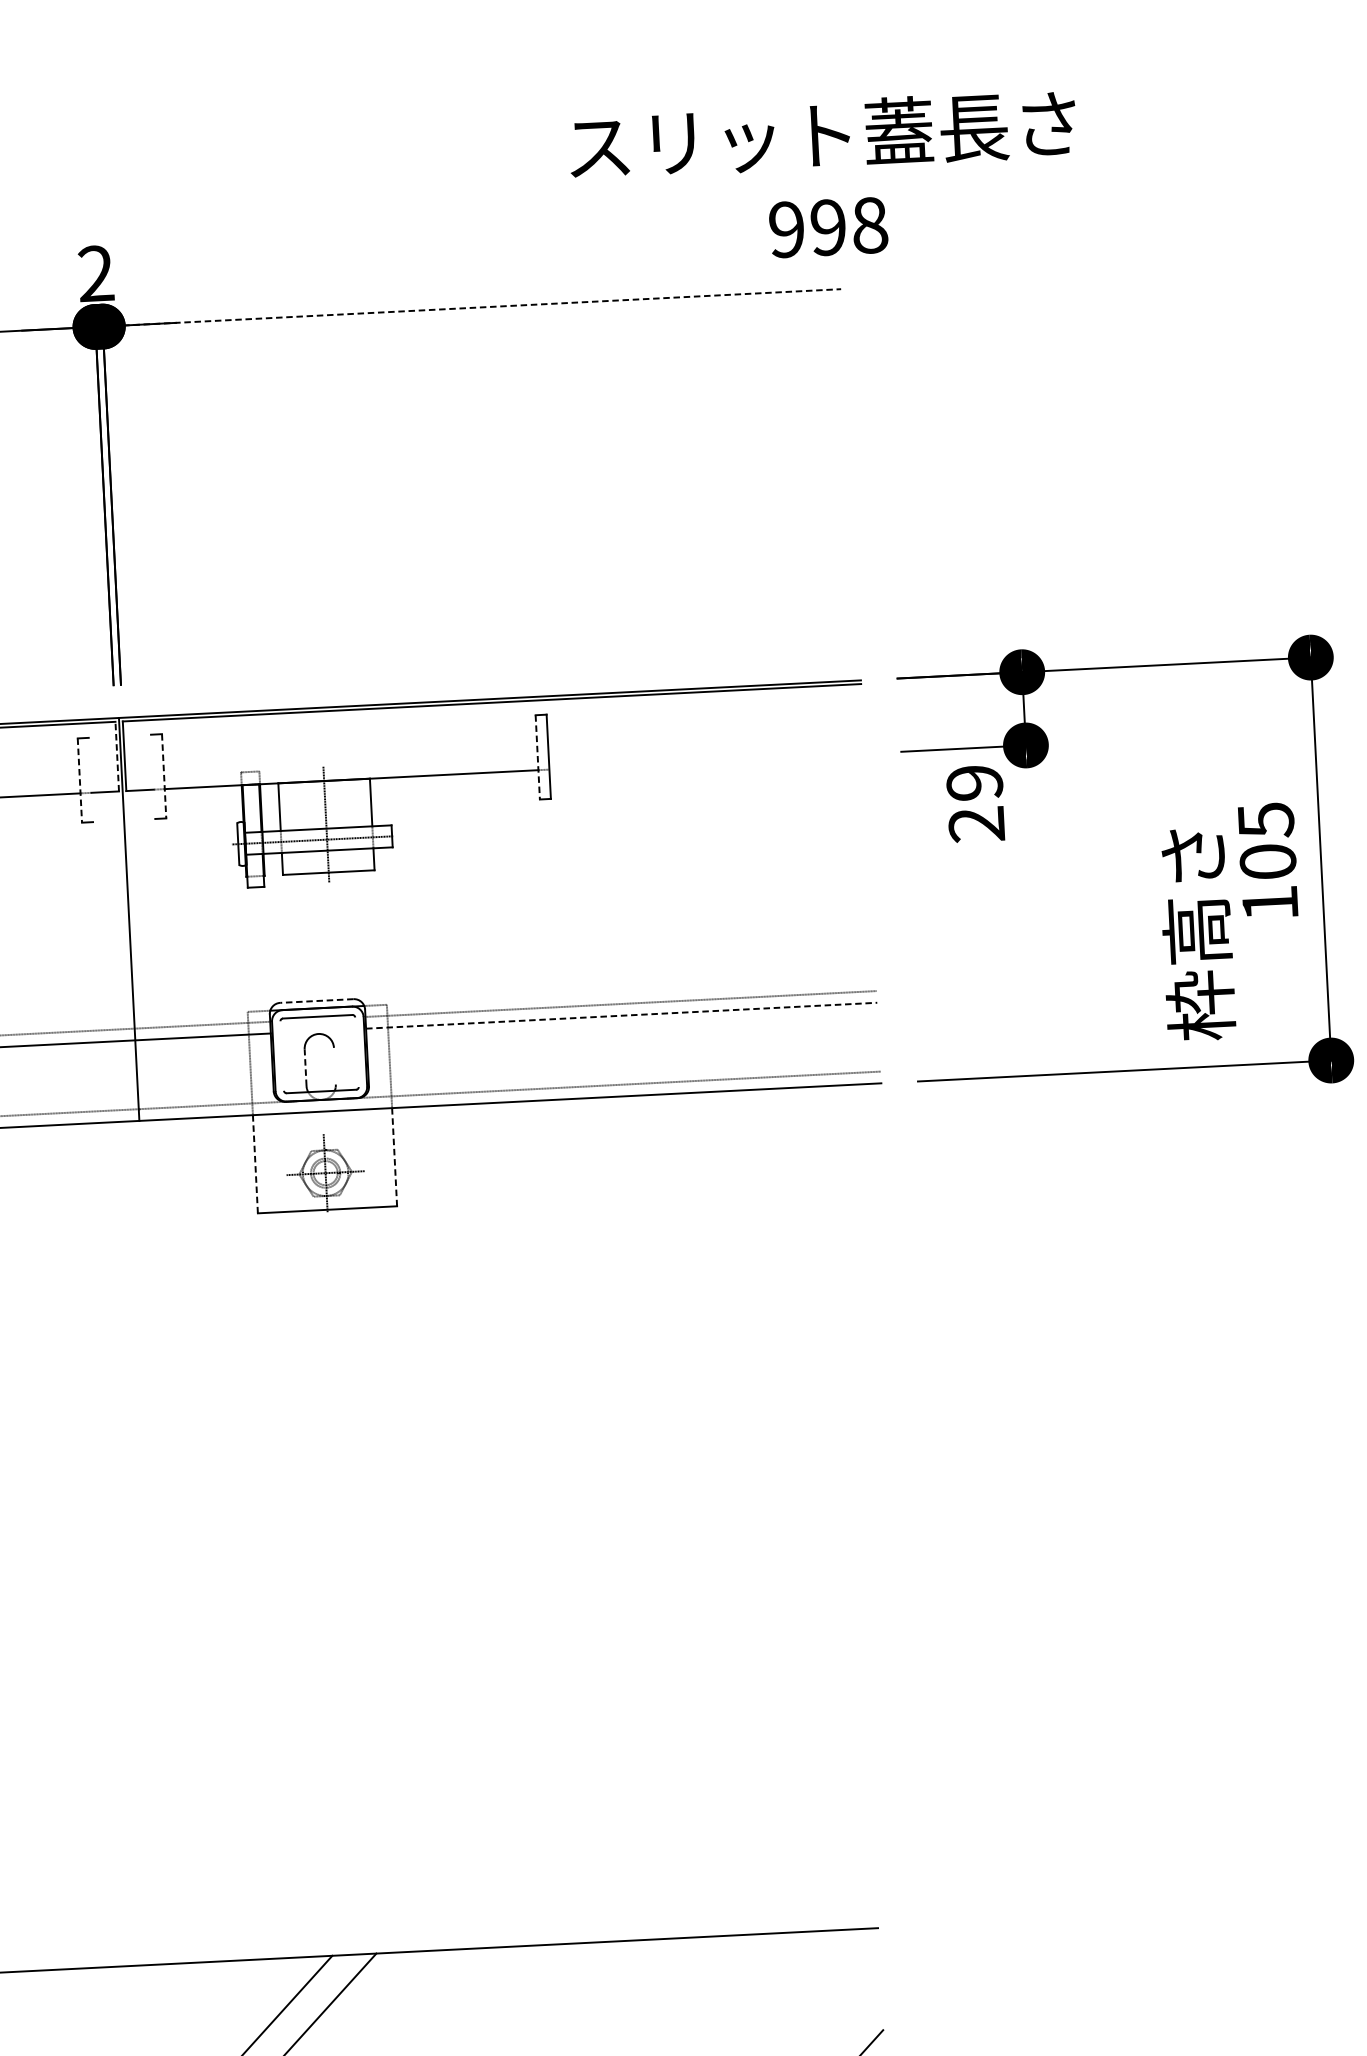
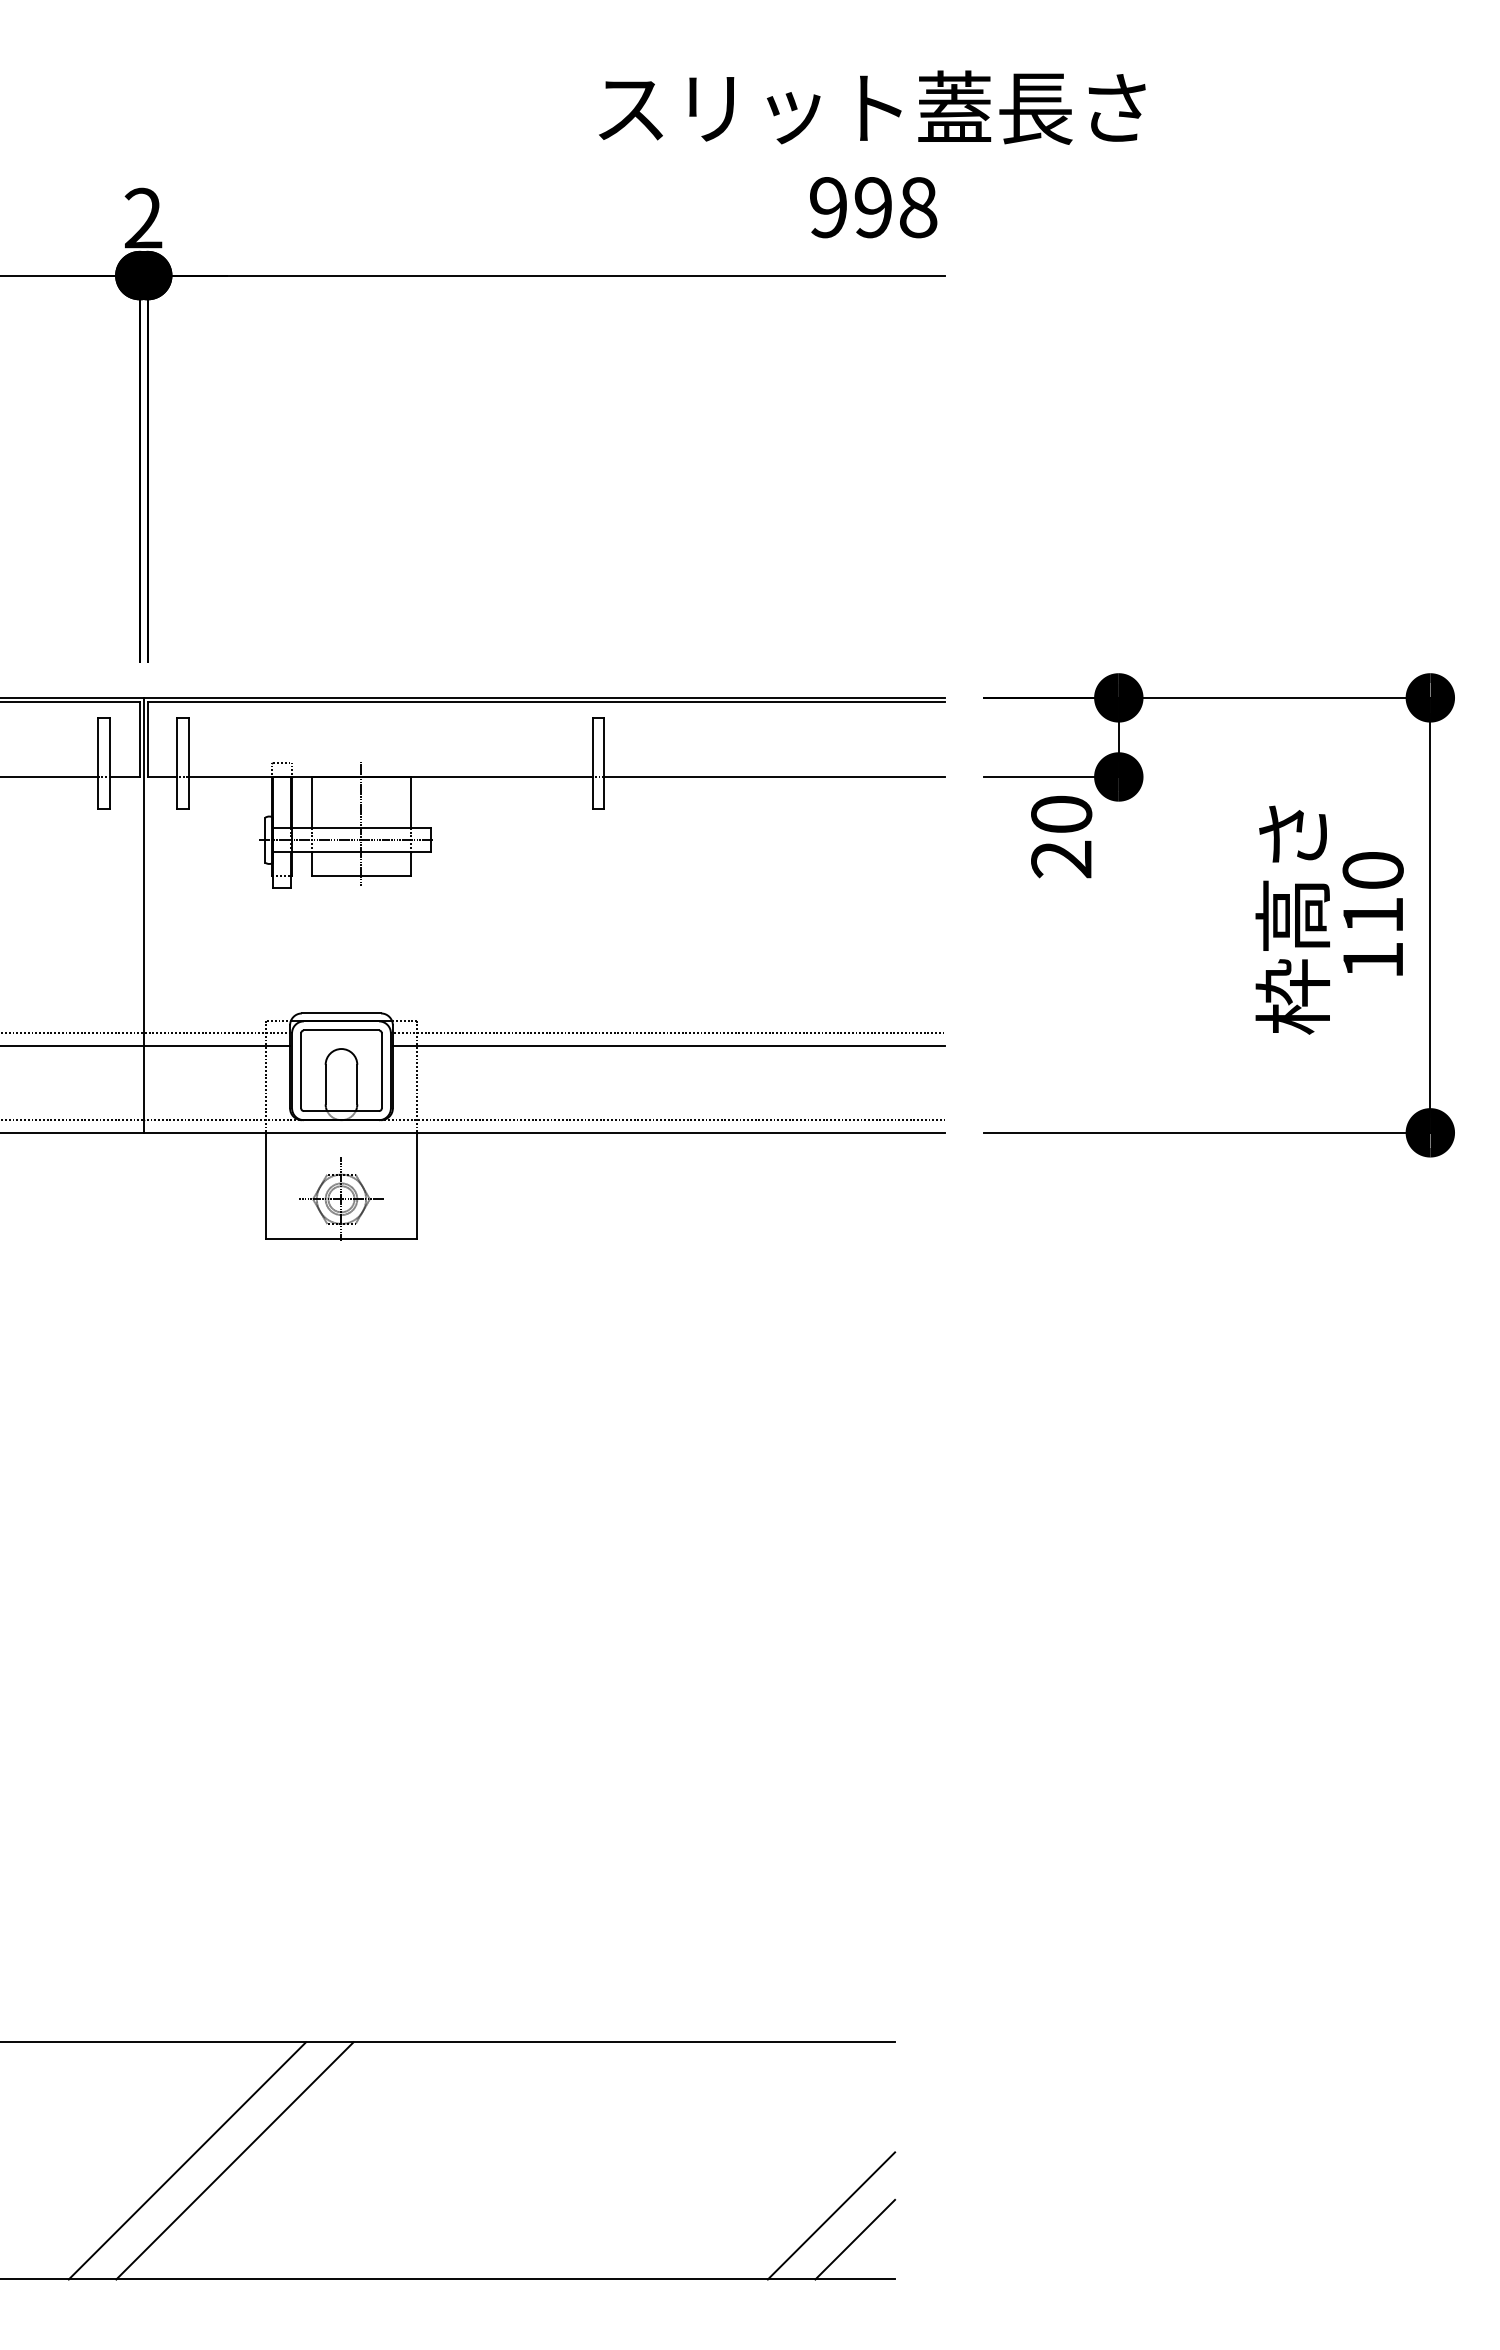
text: (825, 178) -> (872, 154), moved
line: (472, 307) -> (546, 275), dashed -> solid
line: (116, 756) -> (139, 739), dashed -> solid
line: (537, 757) -> (592, 763), dashed -> solid
line: (706, 761) -> (774, 776), added
line: (153, 776) -> (177, 762), added
line: (164, 776) -> (189, 763), dashed -> solid
line: (91, 779) -> (110, 762), added
line: (80, 780) -> (98, 763), dashed -> solid
text: (974, 782) -> (1061, 814), 29 -> 20
text: (1266, 840) -> (1372, 892), 105 -> 110
text: (1196, 934) -> (1292, 919), moved
line: (316, 1001) -> (341, 1013), dashed -> solid
line: (621, 1015) -> (668, 1045), dashed -> solid
line: (356, 1052) -> (381, 1070), added
line: (282, 1055) -> (301, 1070), added
line: (335, 1066) -> (357, 1084), added
line: (305, 1067) -> (325, 1084), dashed -> solid
line: (394, 1156) -> (416, 1185), dashed -> solid
line: (255, 1163) -> (266, 1185), dashed -> solid

